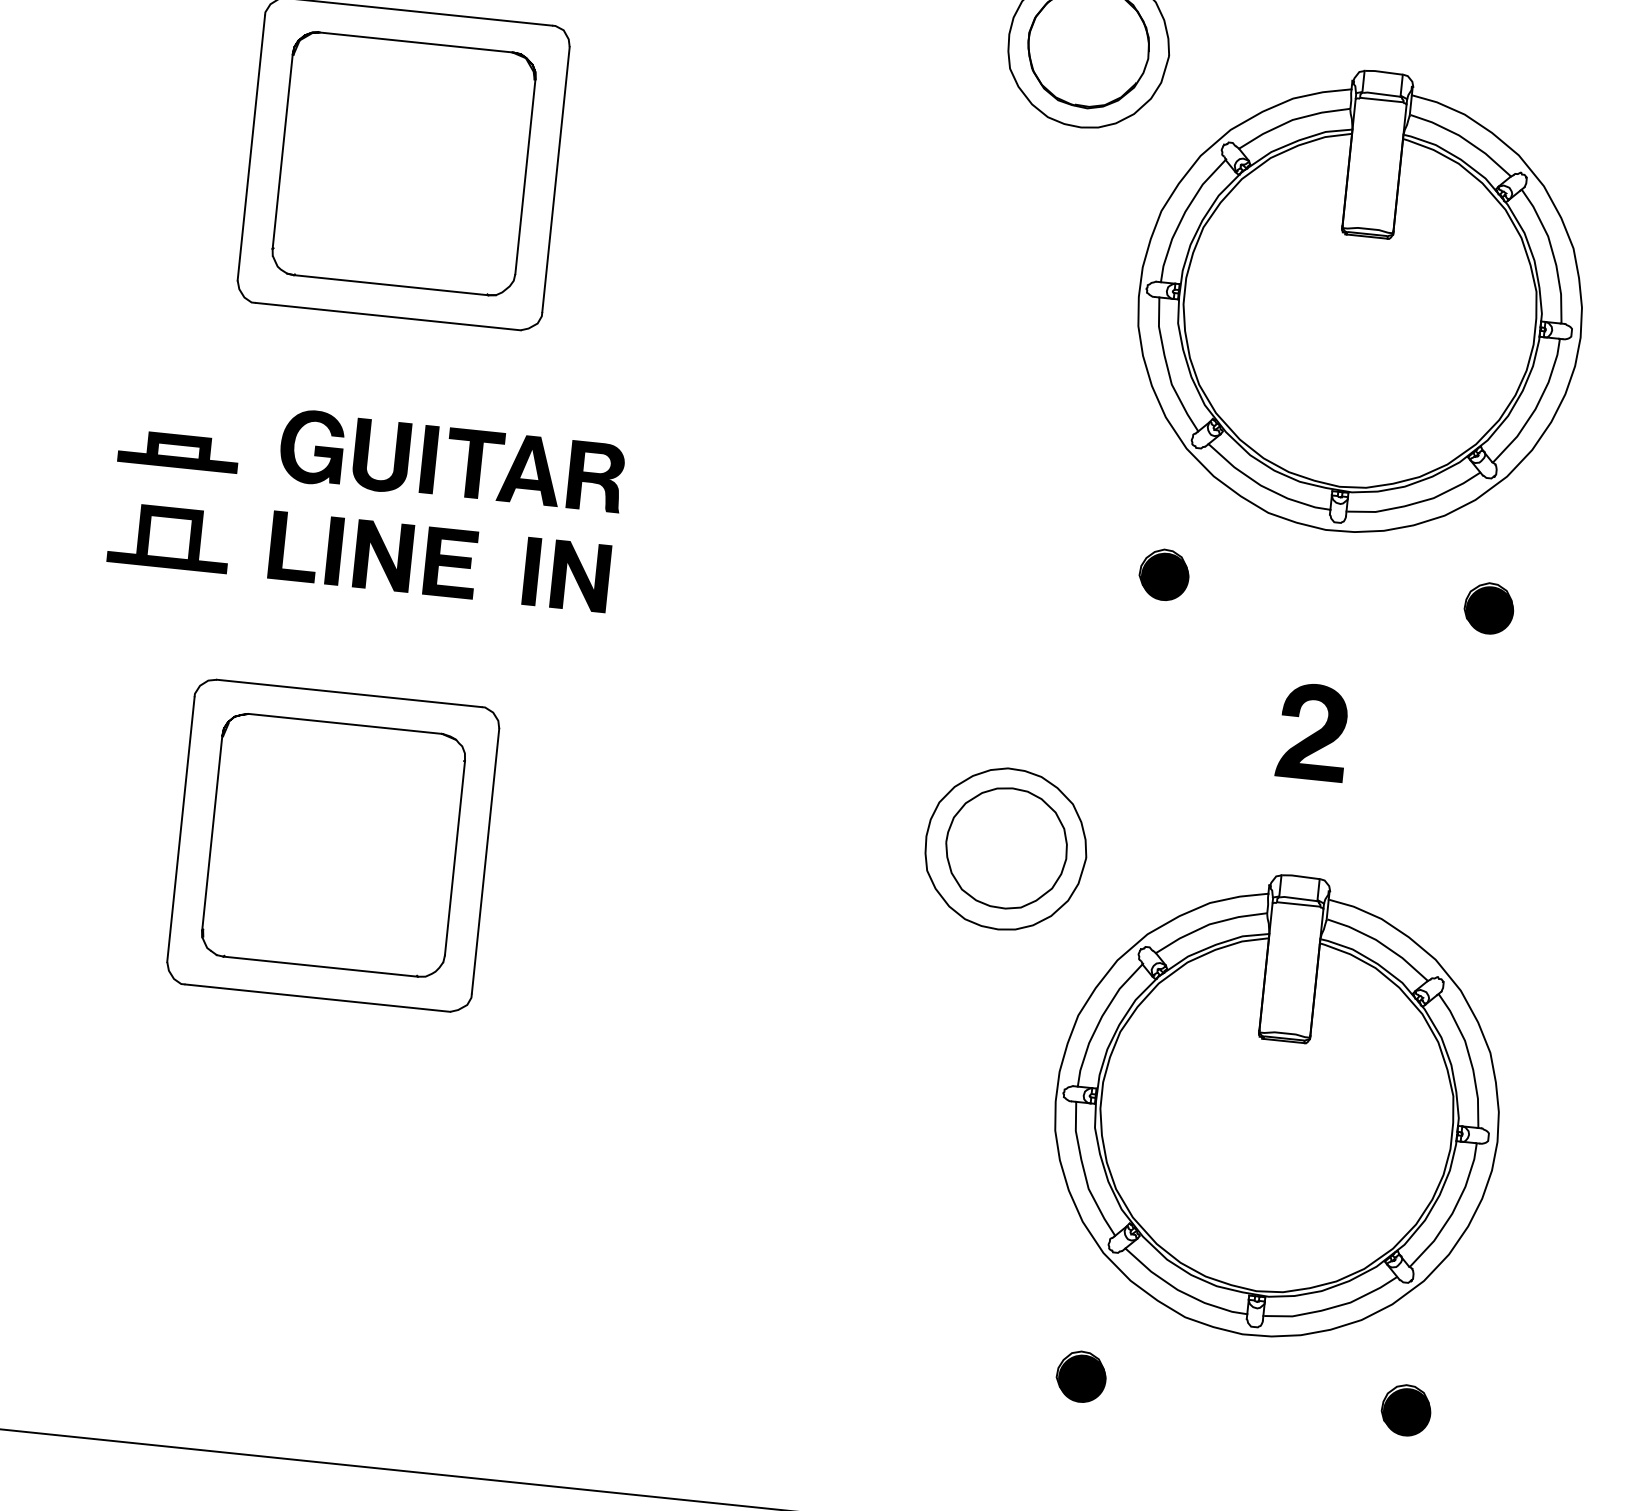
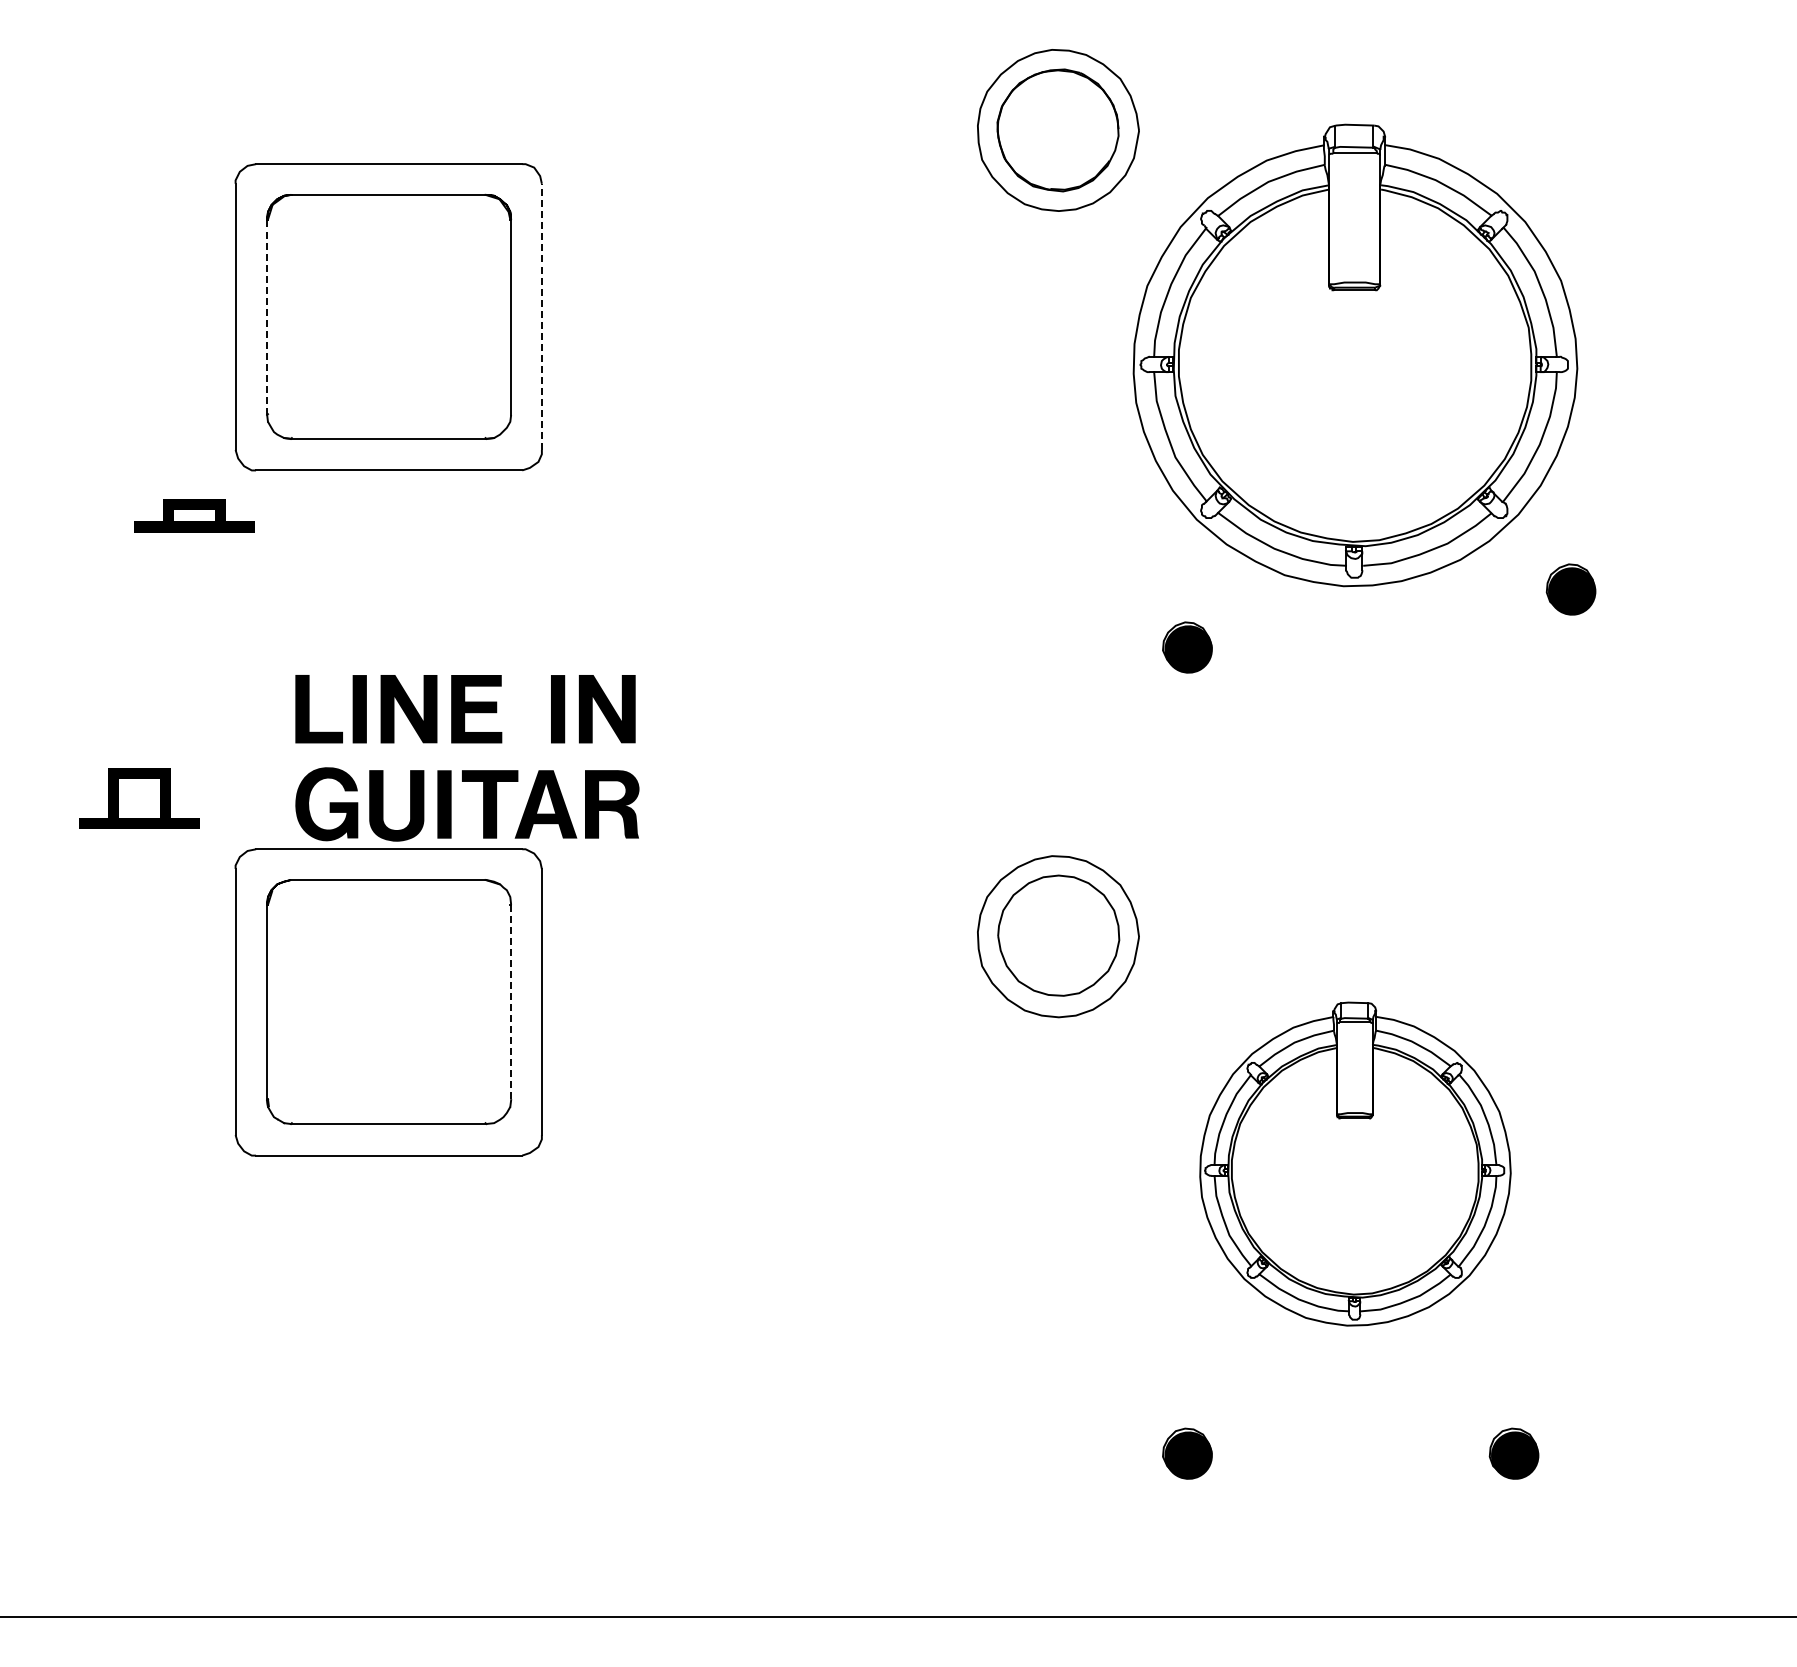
line: (283, 151) -> (267, 317), solid -> dashed
line: (555, 179) -> (541, 316), solid -> dashed
part: (178, 450) -> (194, 515), moved
part: (436, 460) -> (451, 804), moved
part: (169, 537) -> (139, 798), moved
part: (1488, 608) -> (1570, 589), moved
part: (1312, 731) -> (1351, 788), removed
line: (455, 858) -> (511, 1002), solid -> dashed
part: (1278, 1105) -> (1355, 1163), size x0.7

